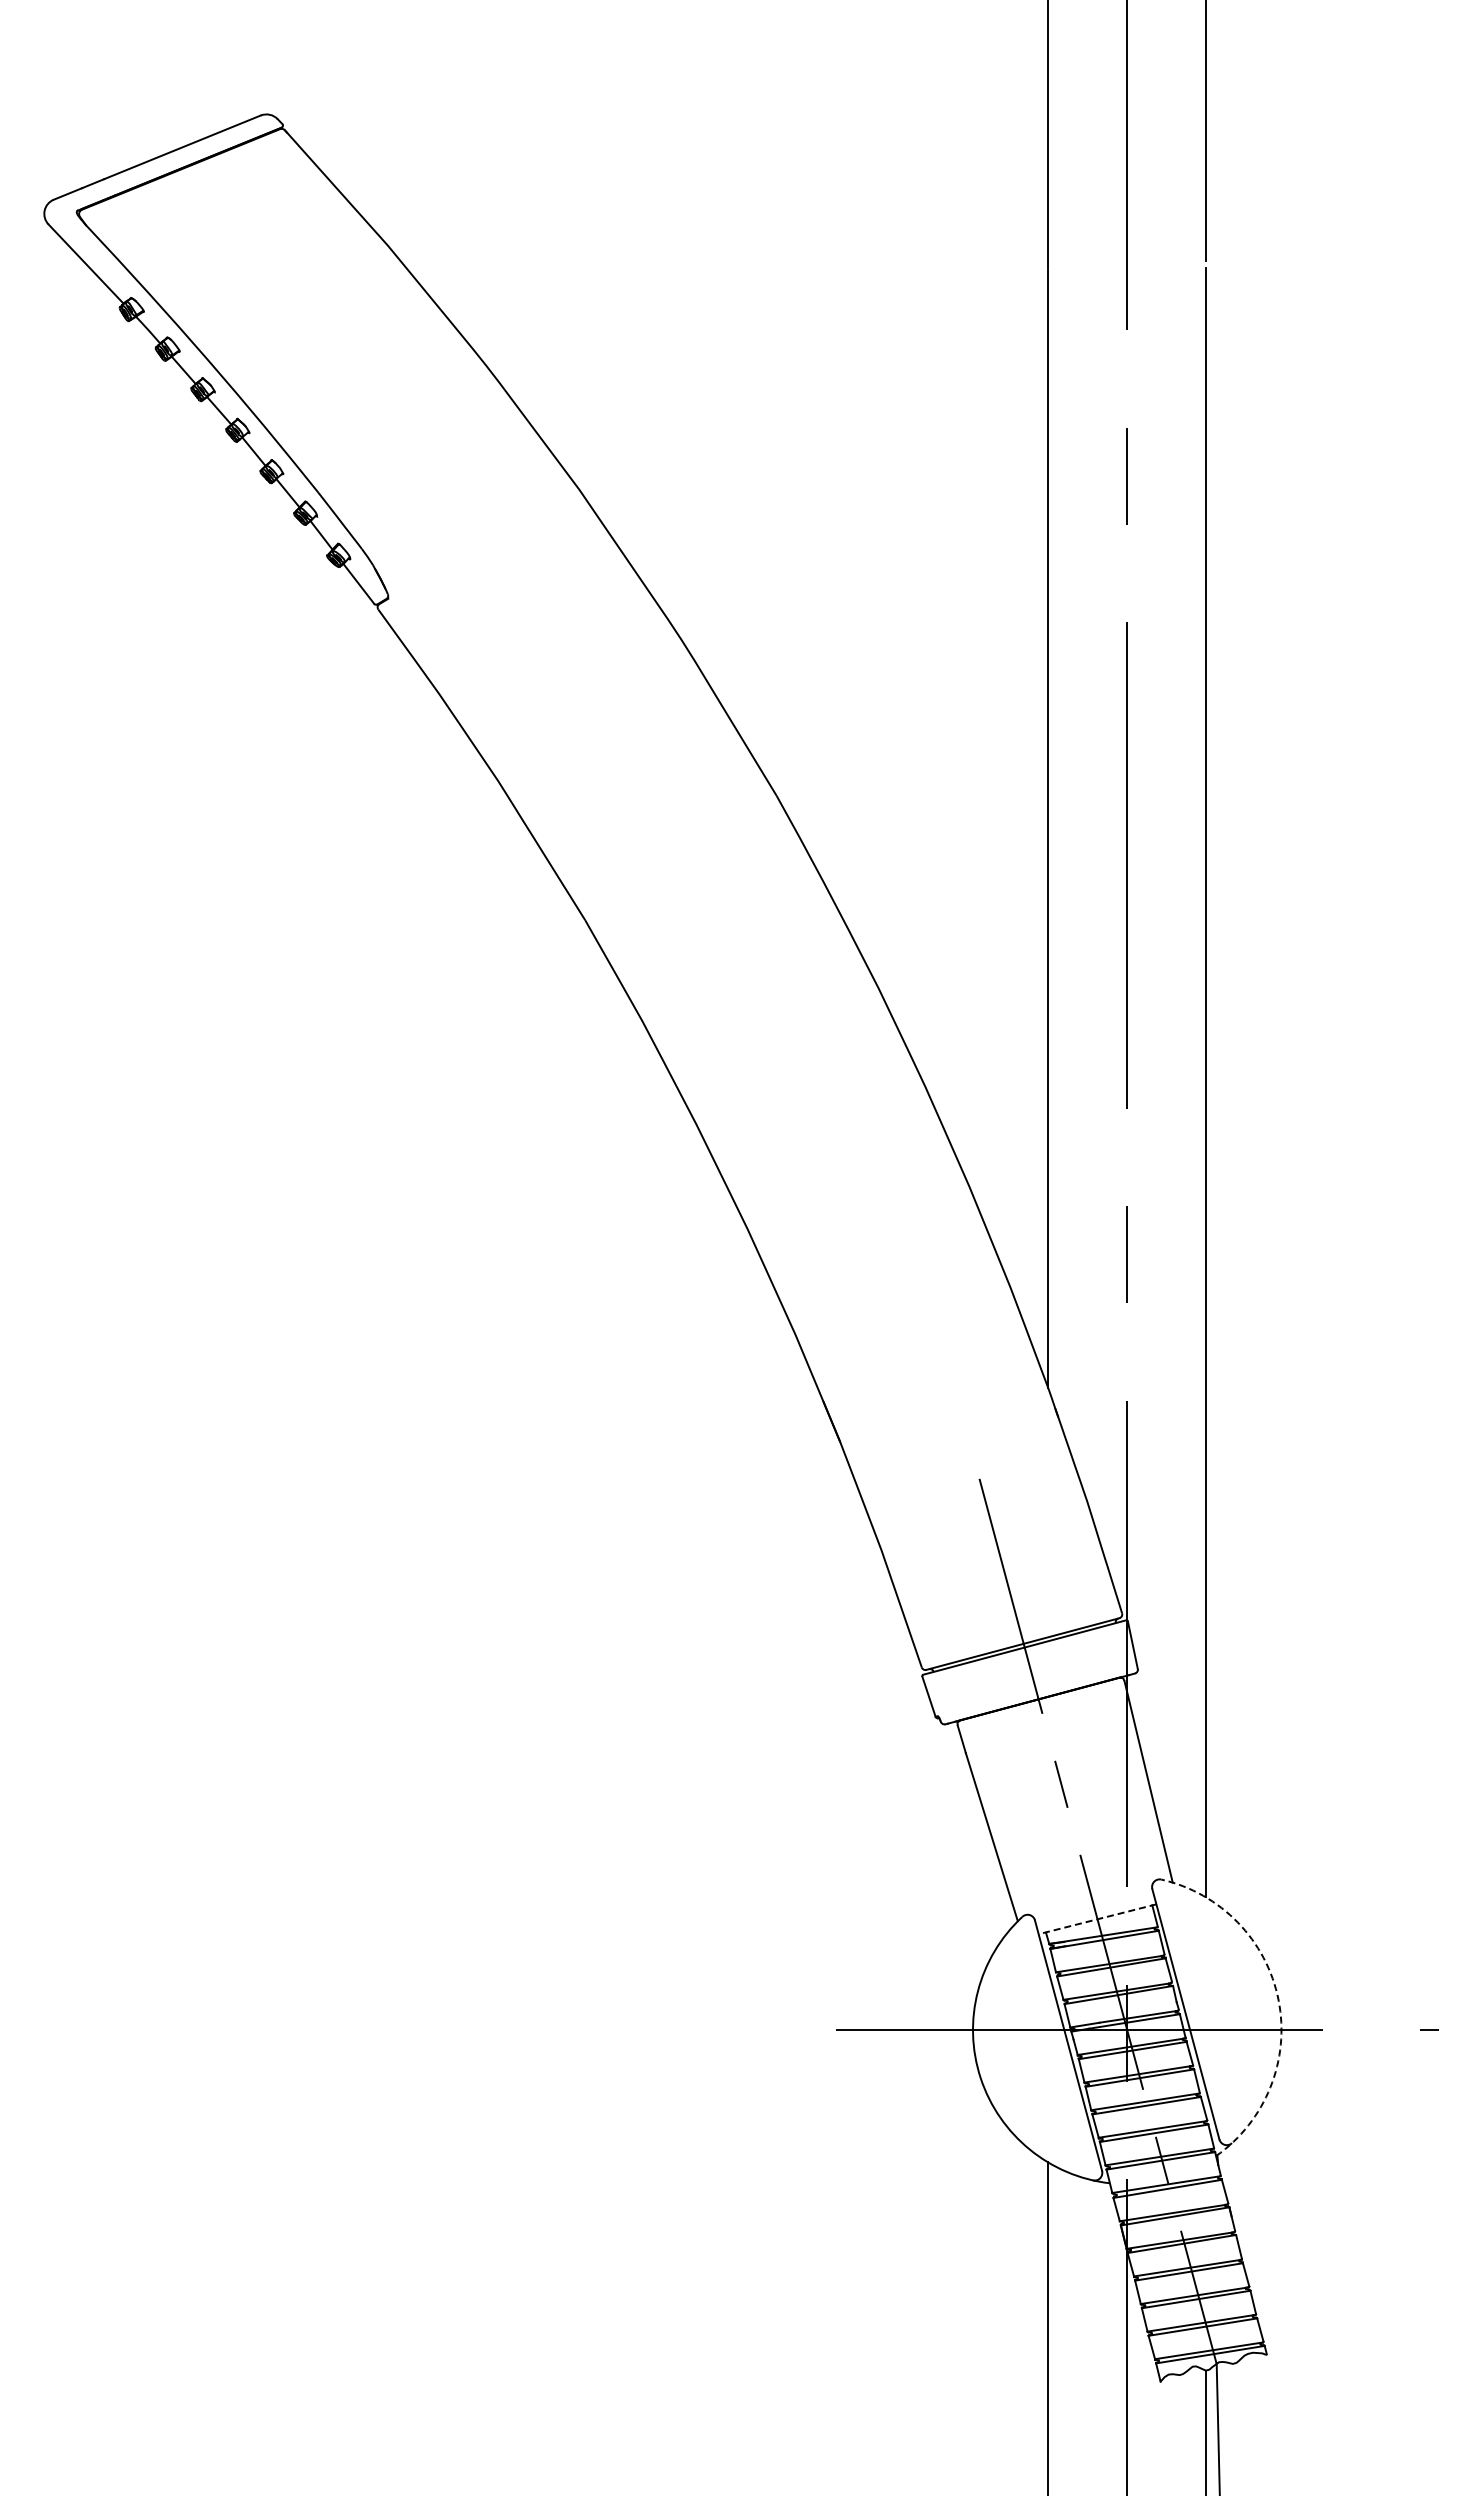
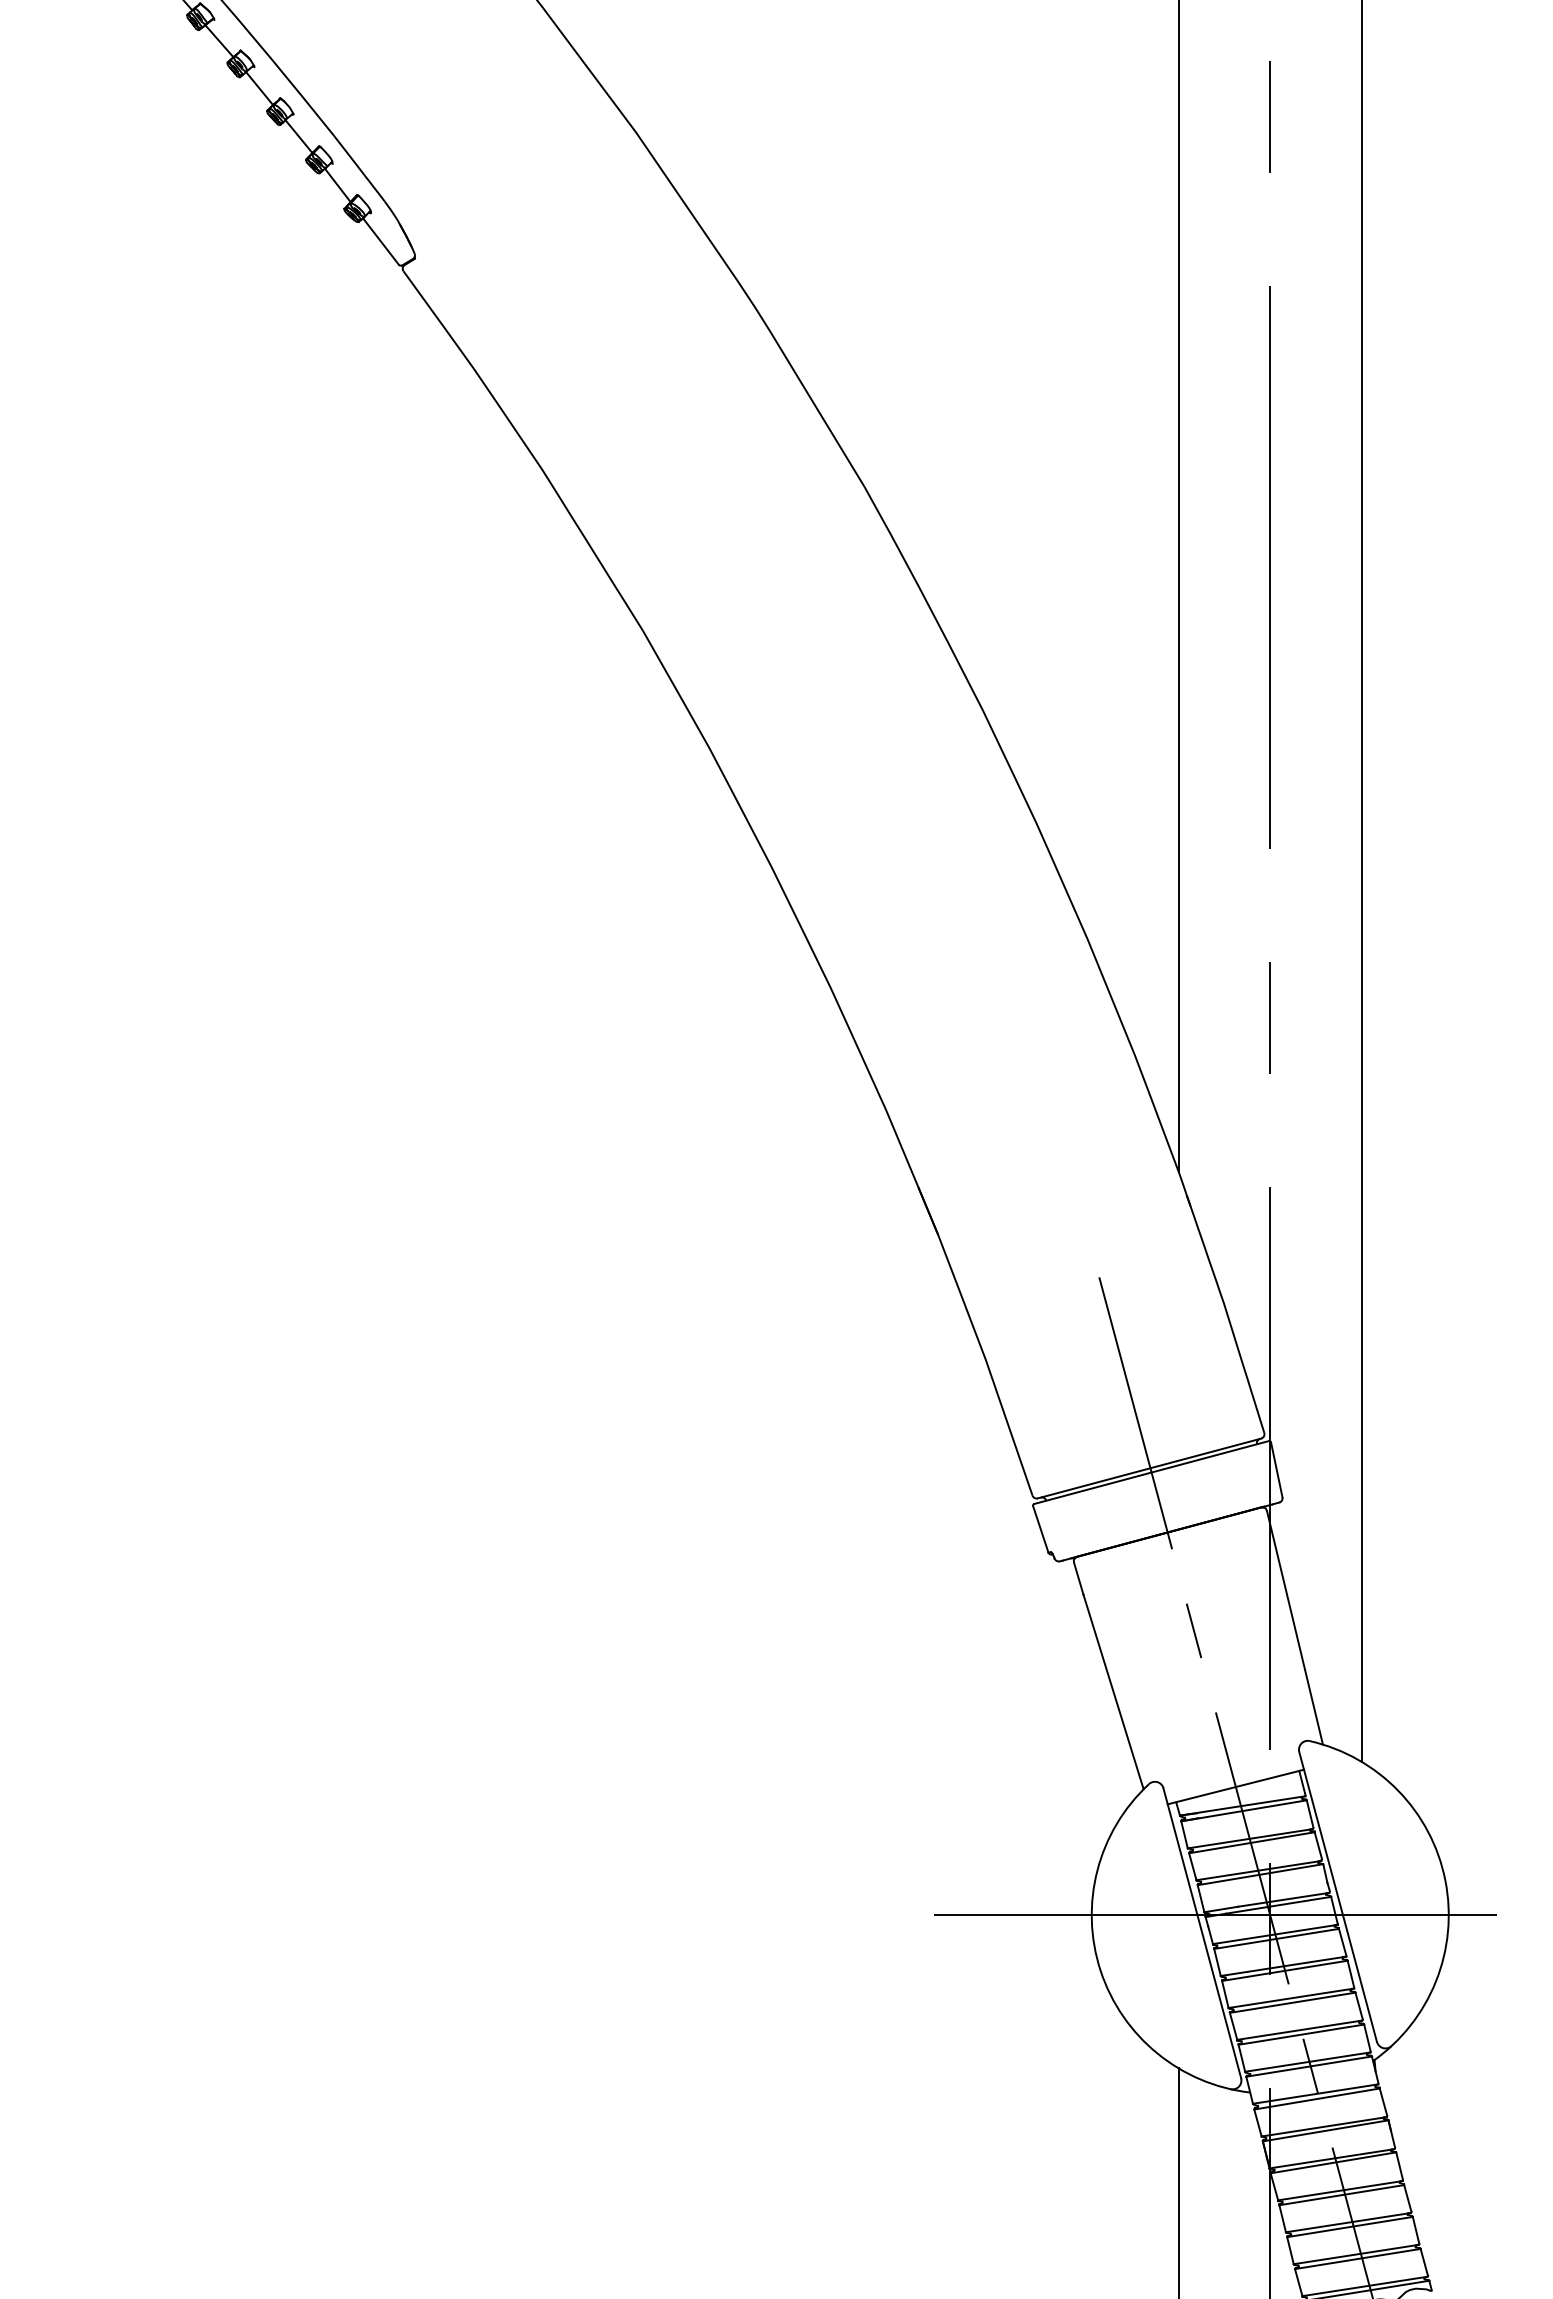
line: (1097, 1919) -> (1235, 1787), dashed -> solid
arc: (1278, 2000) -> (1445, 1881), dashed -> solid

